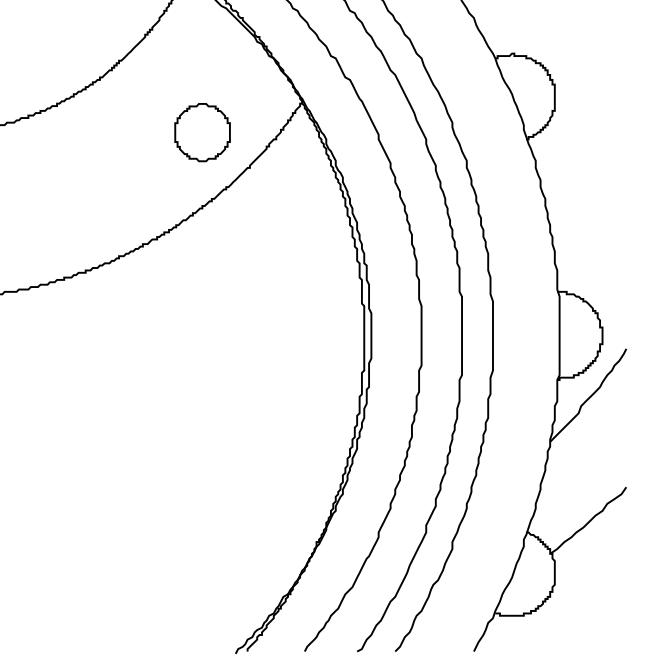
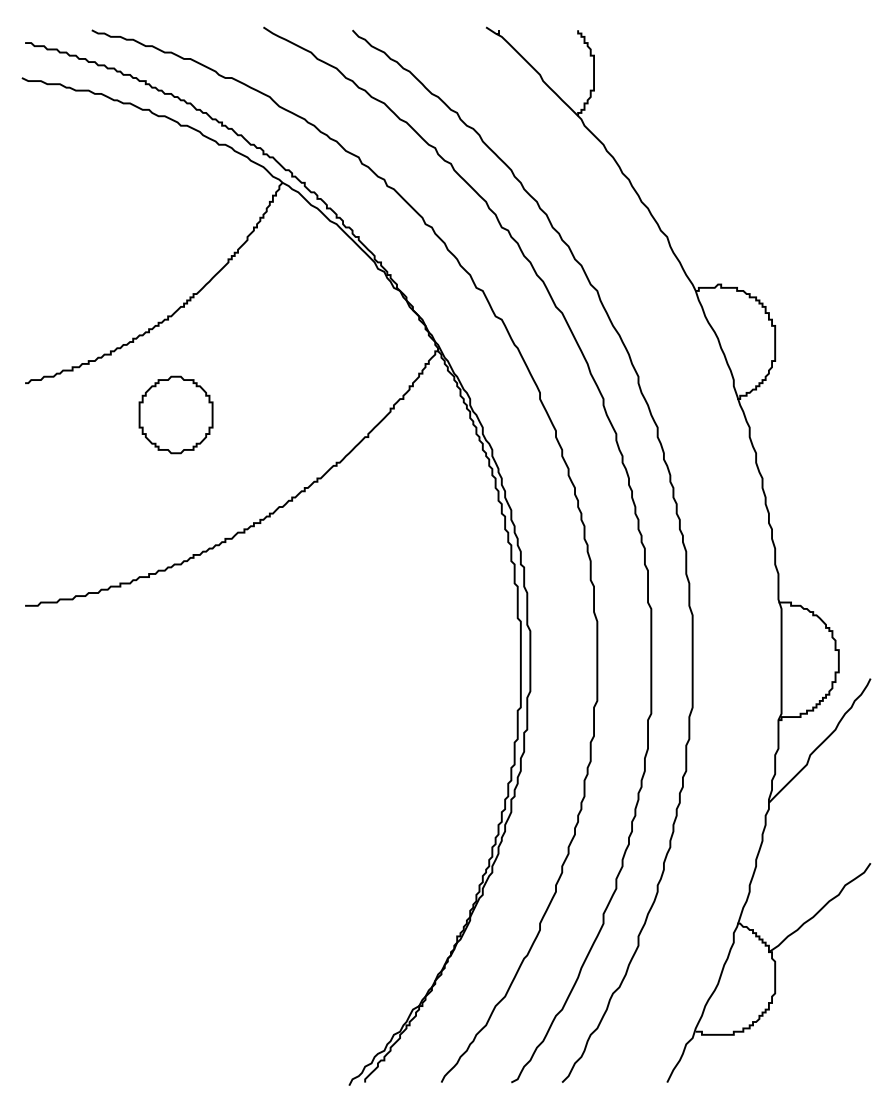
part: (202, 132) -> (175, 414), moved

